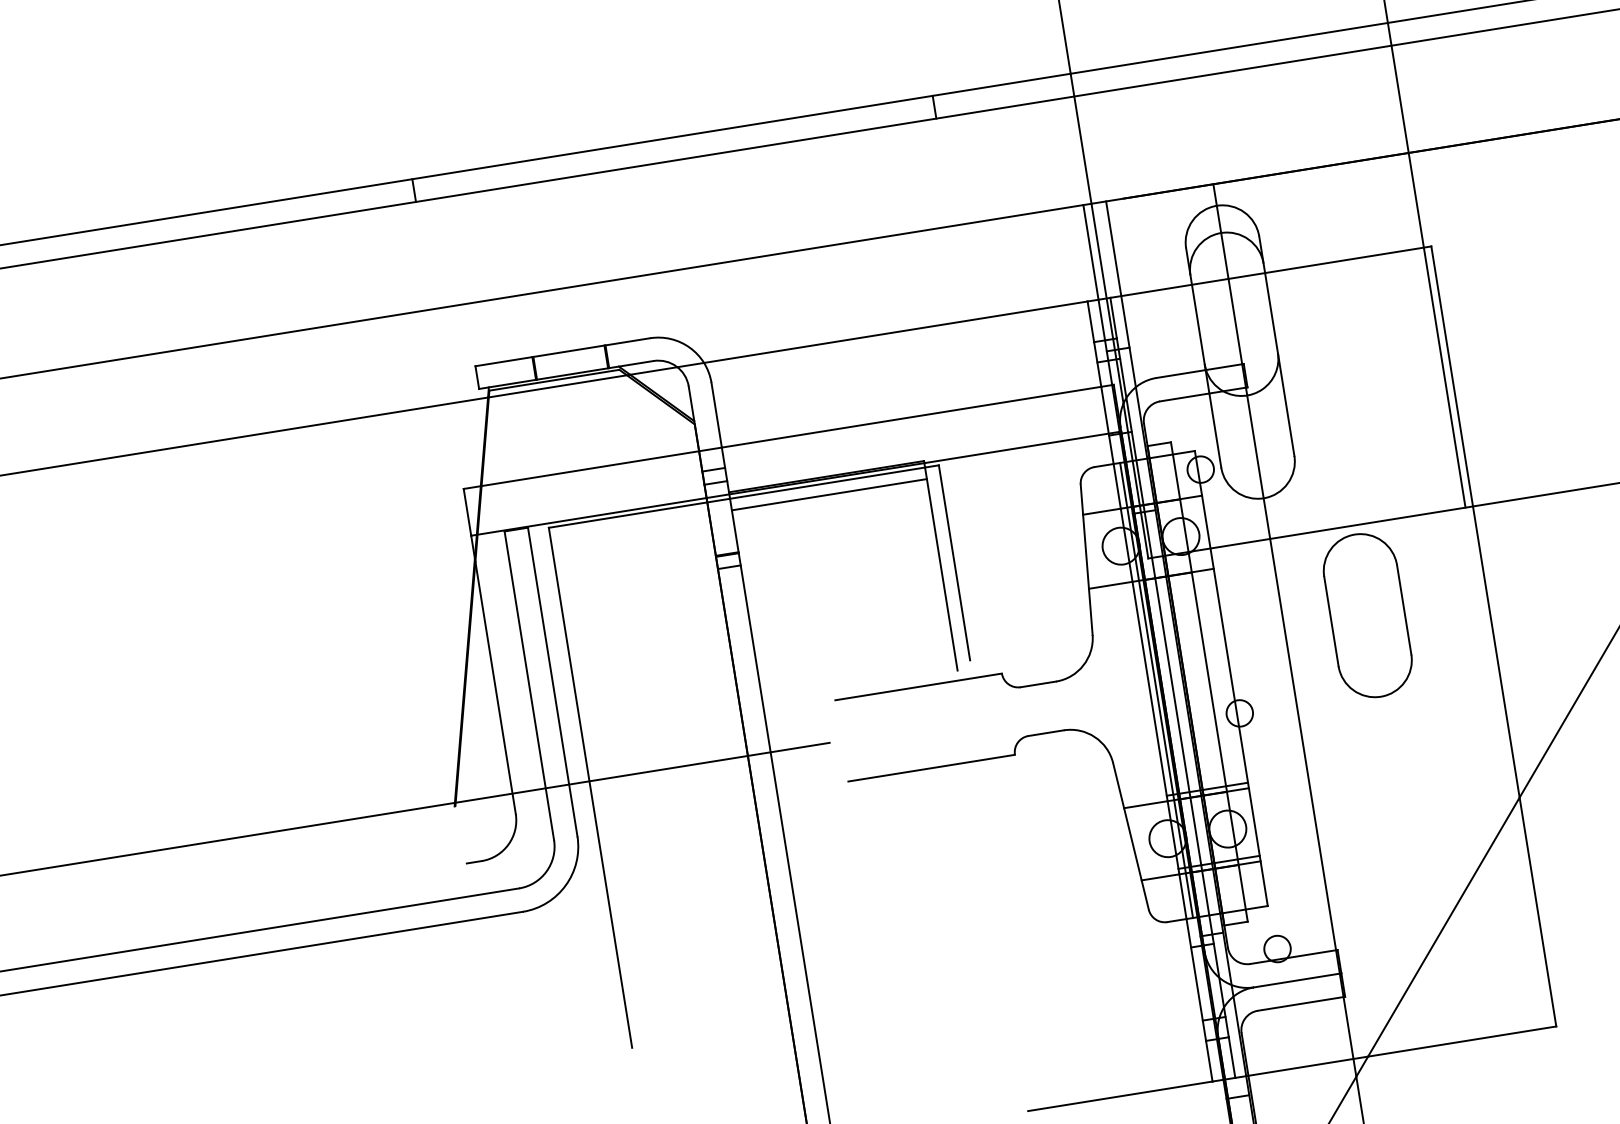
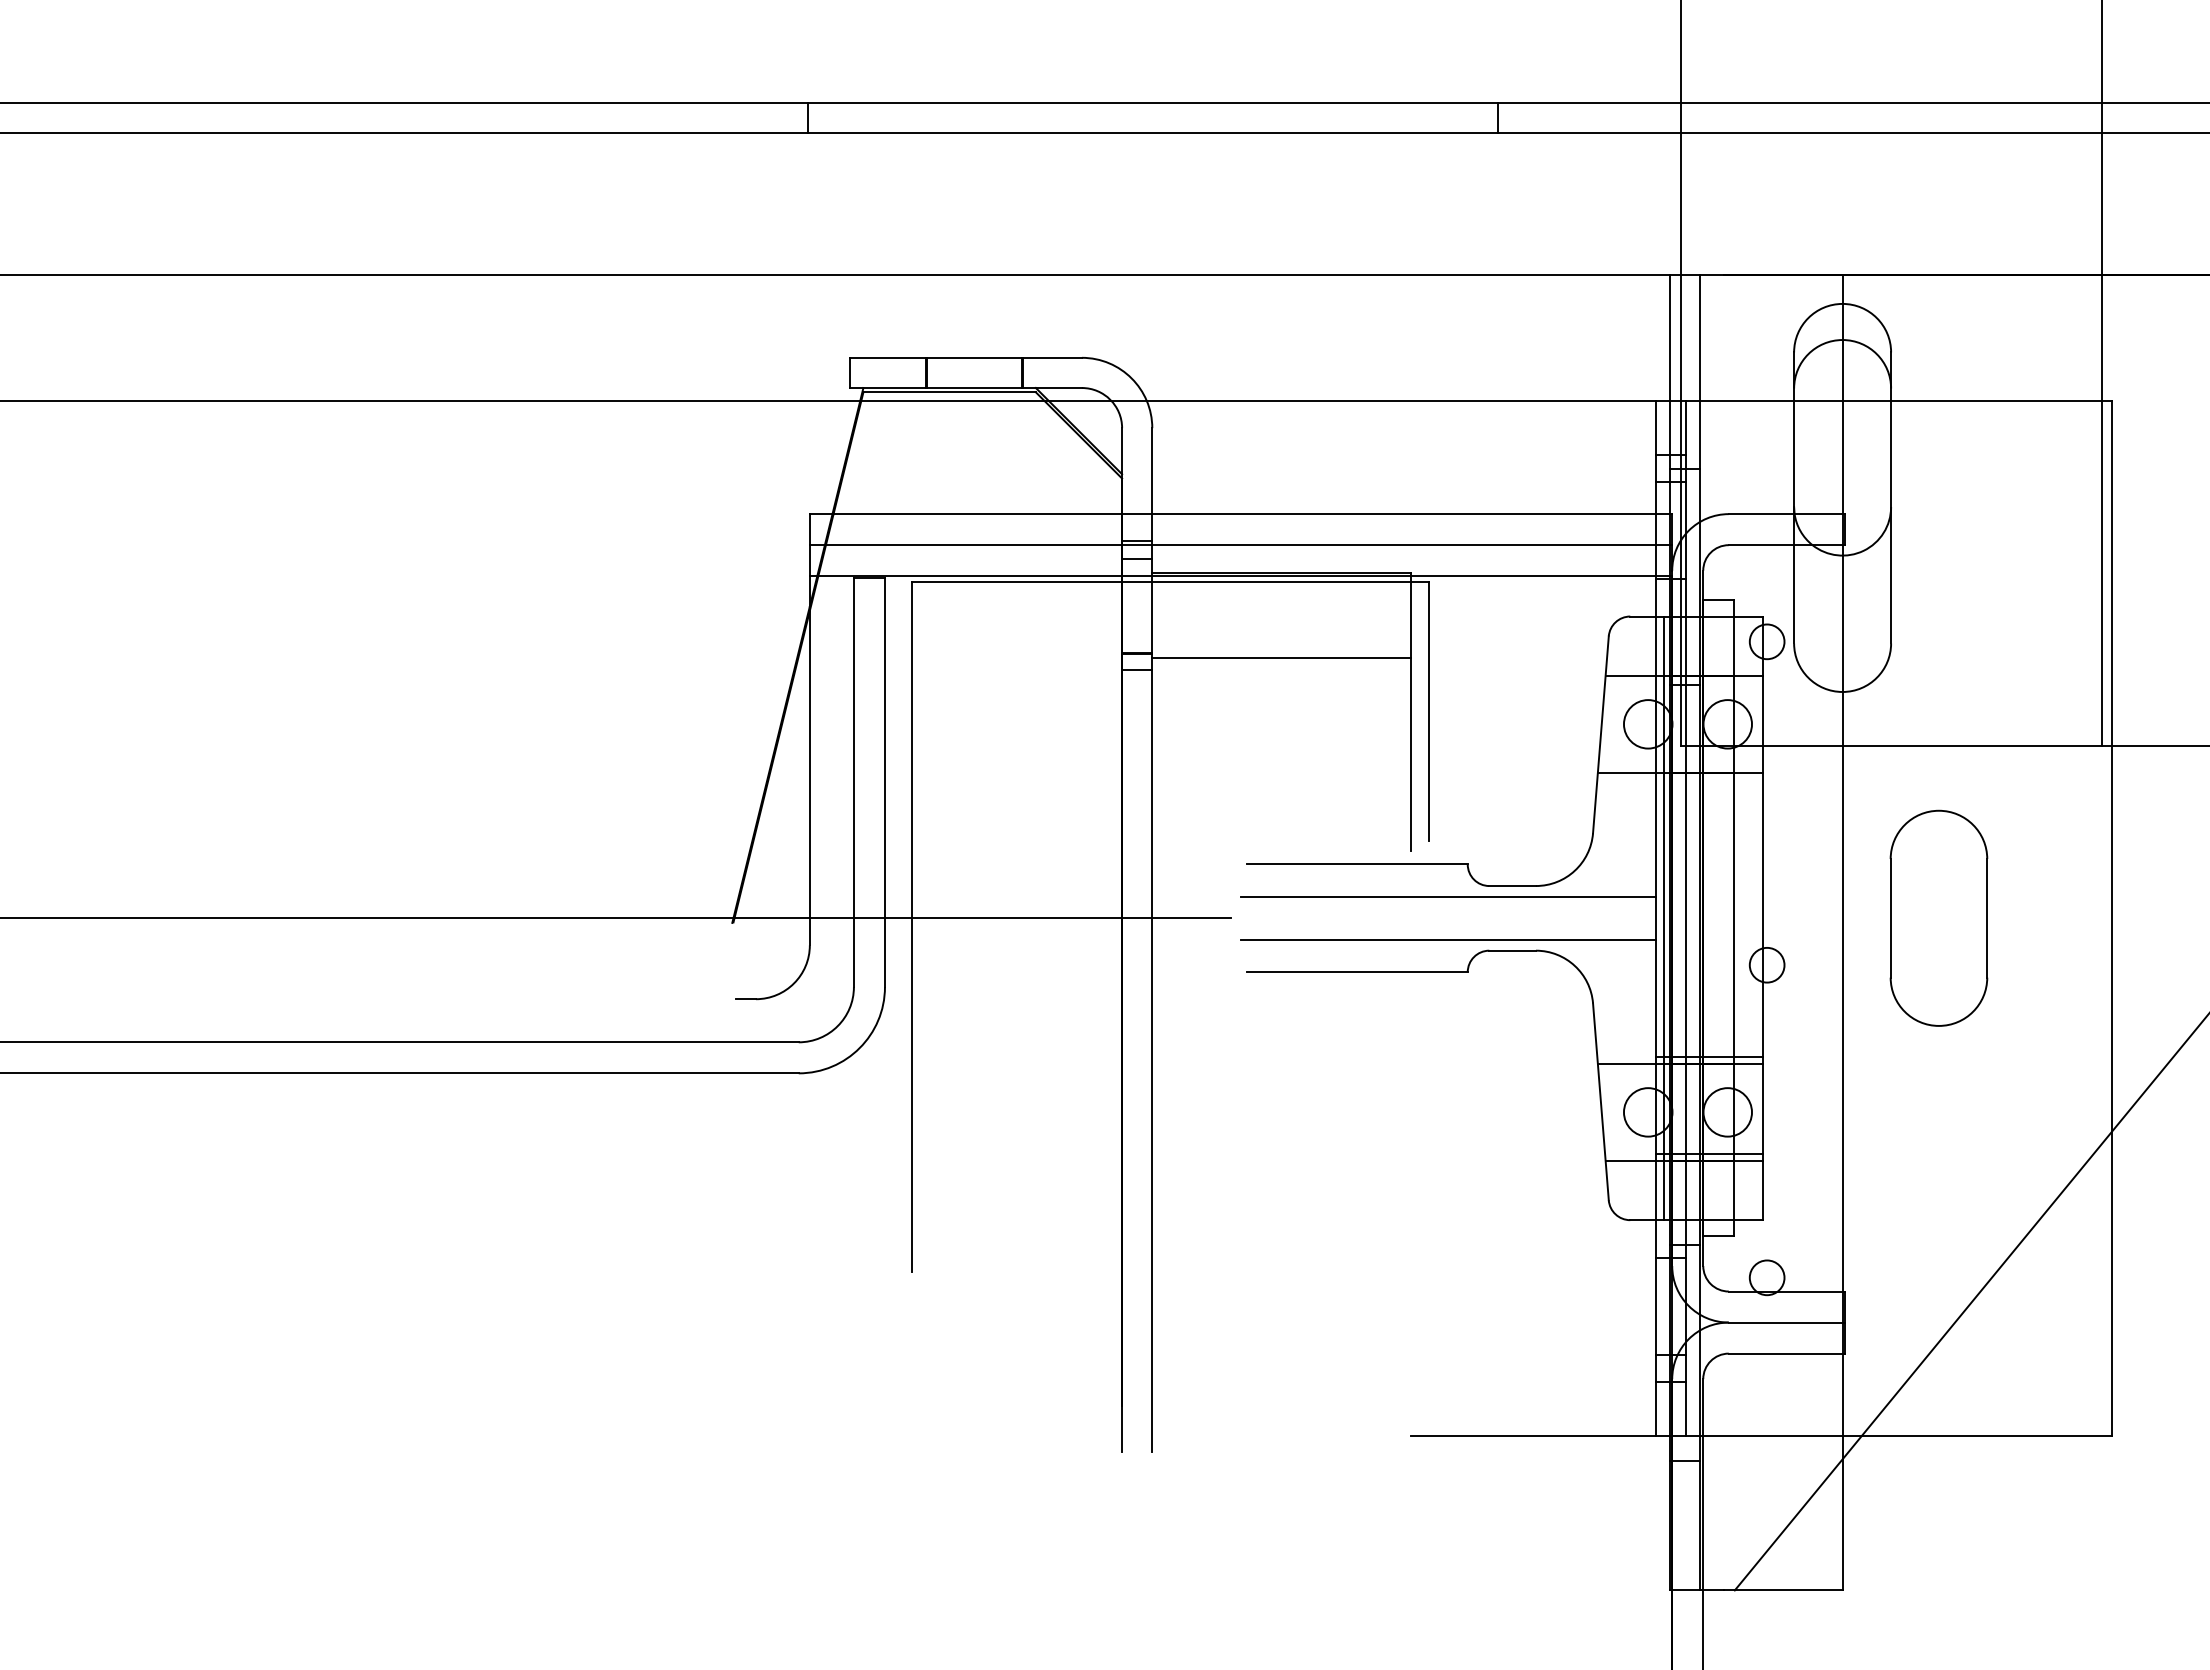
line: (792, 460) -> (1240, 545), added
line: (829, 494) -> (1281, 658), moved
part: (1367, 615) -> (1938, 917), moved
line: (991, 700) -> (1448, 896), added
line: (996, 732) -> (1448, 939), added

